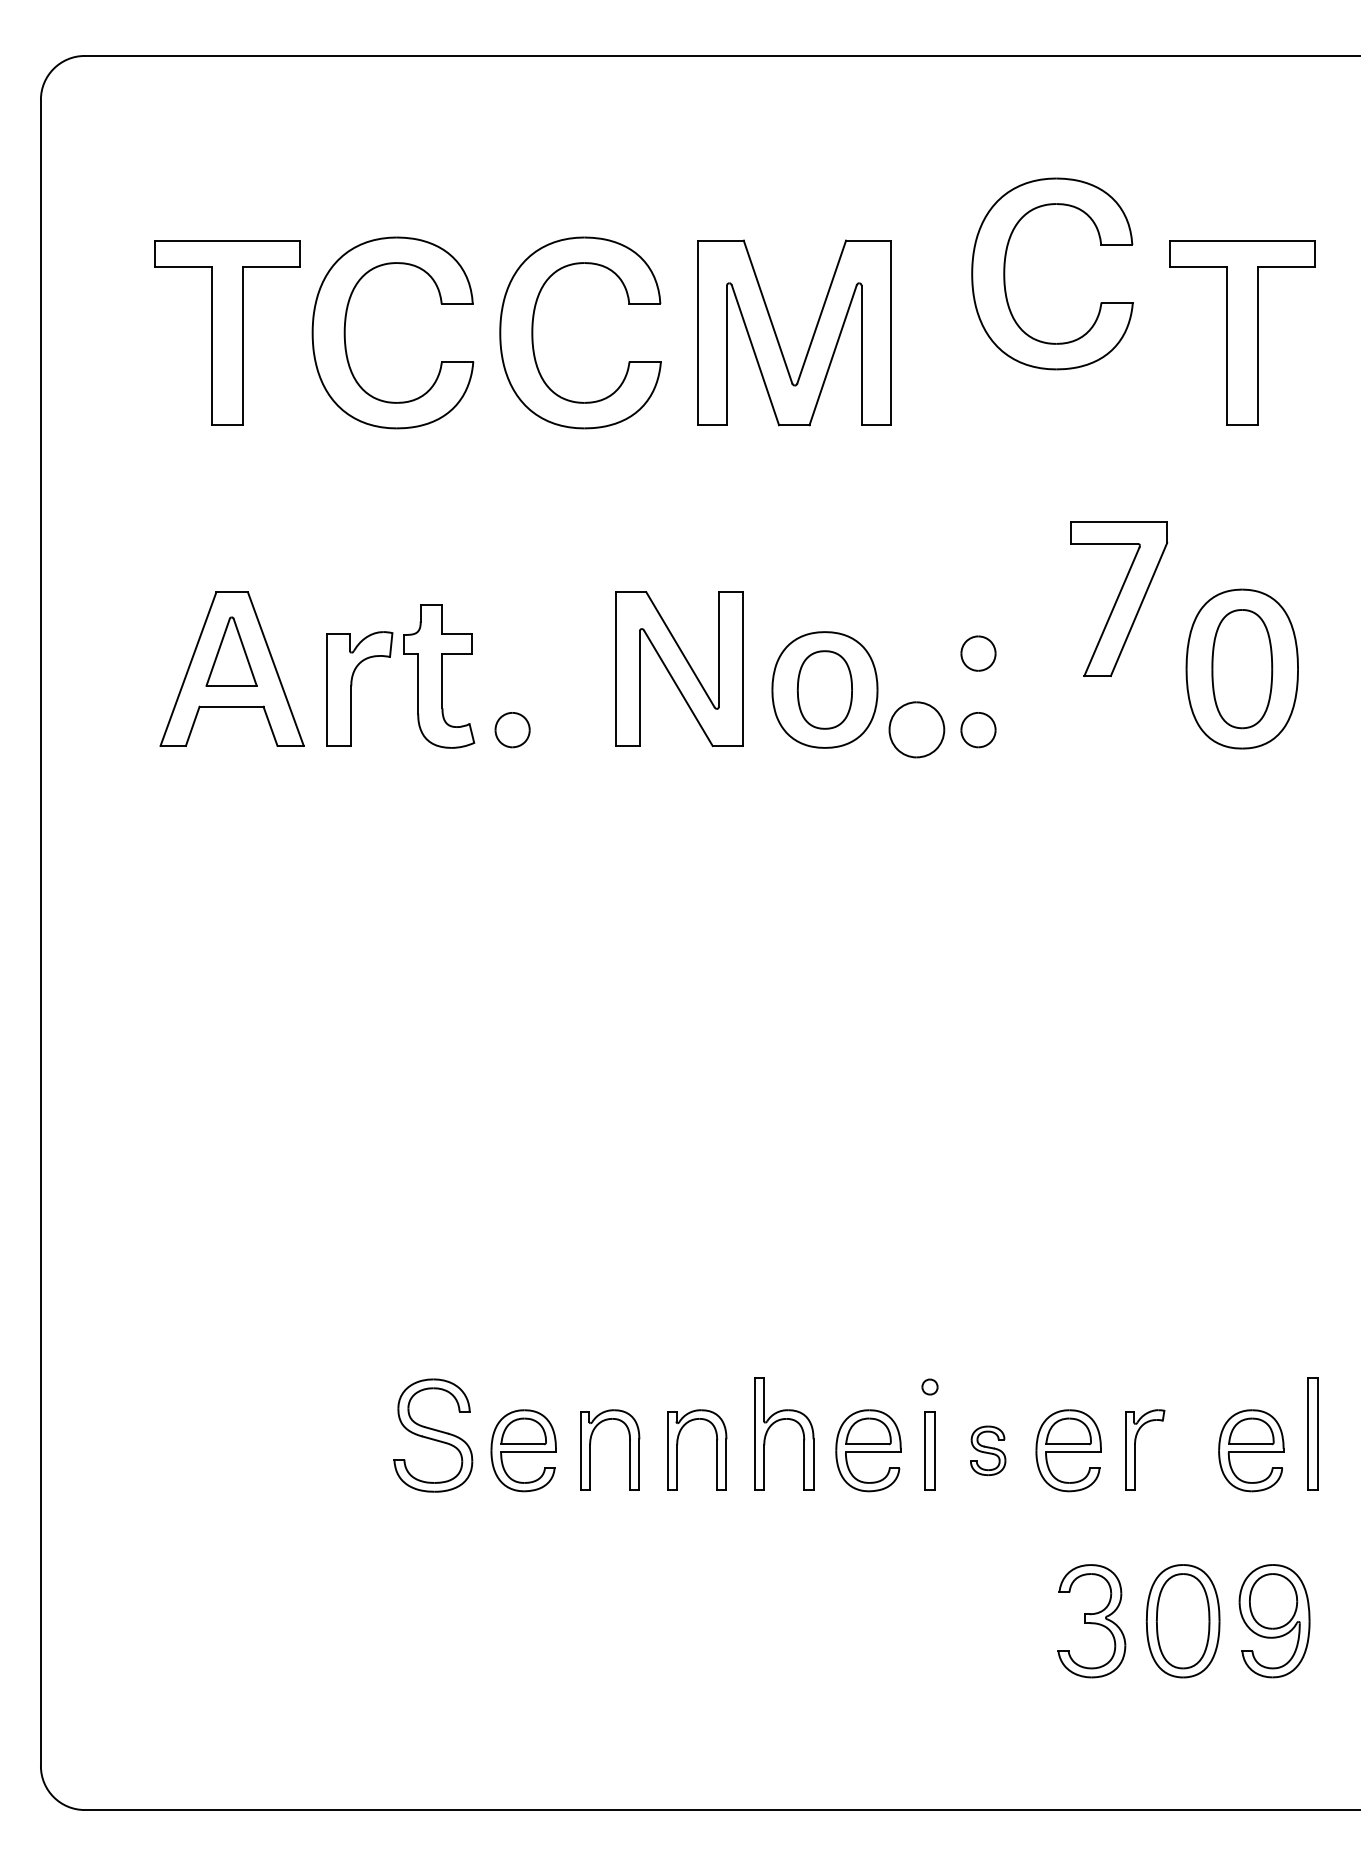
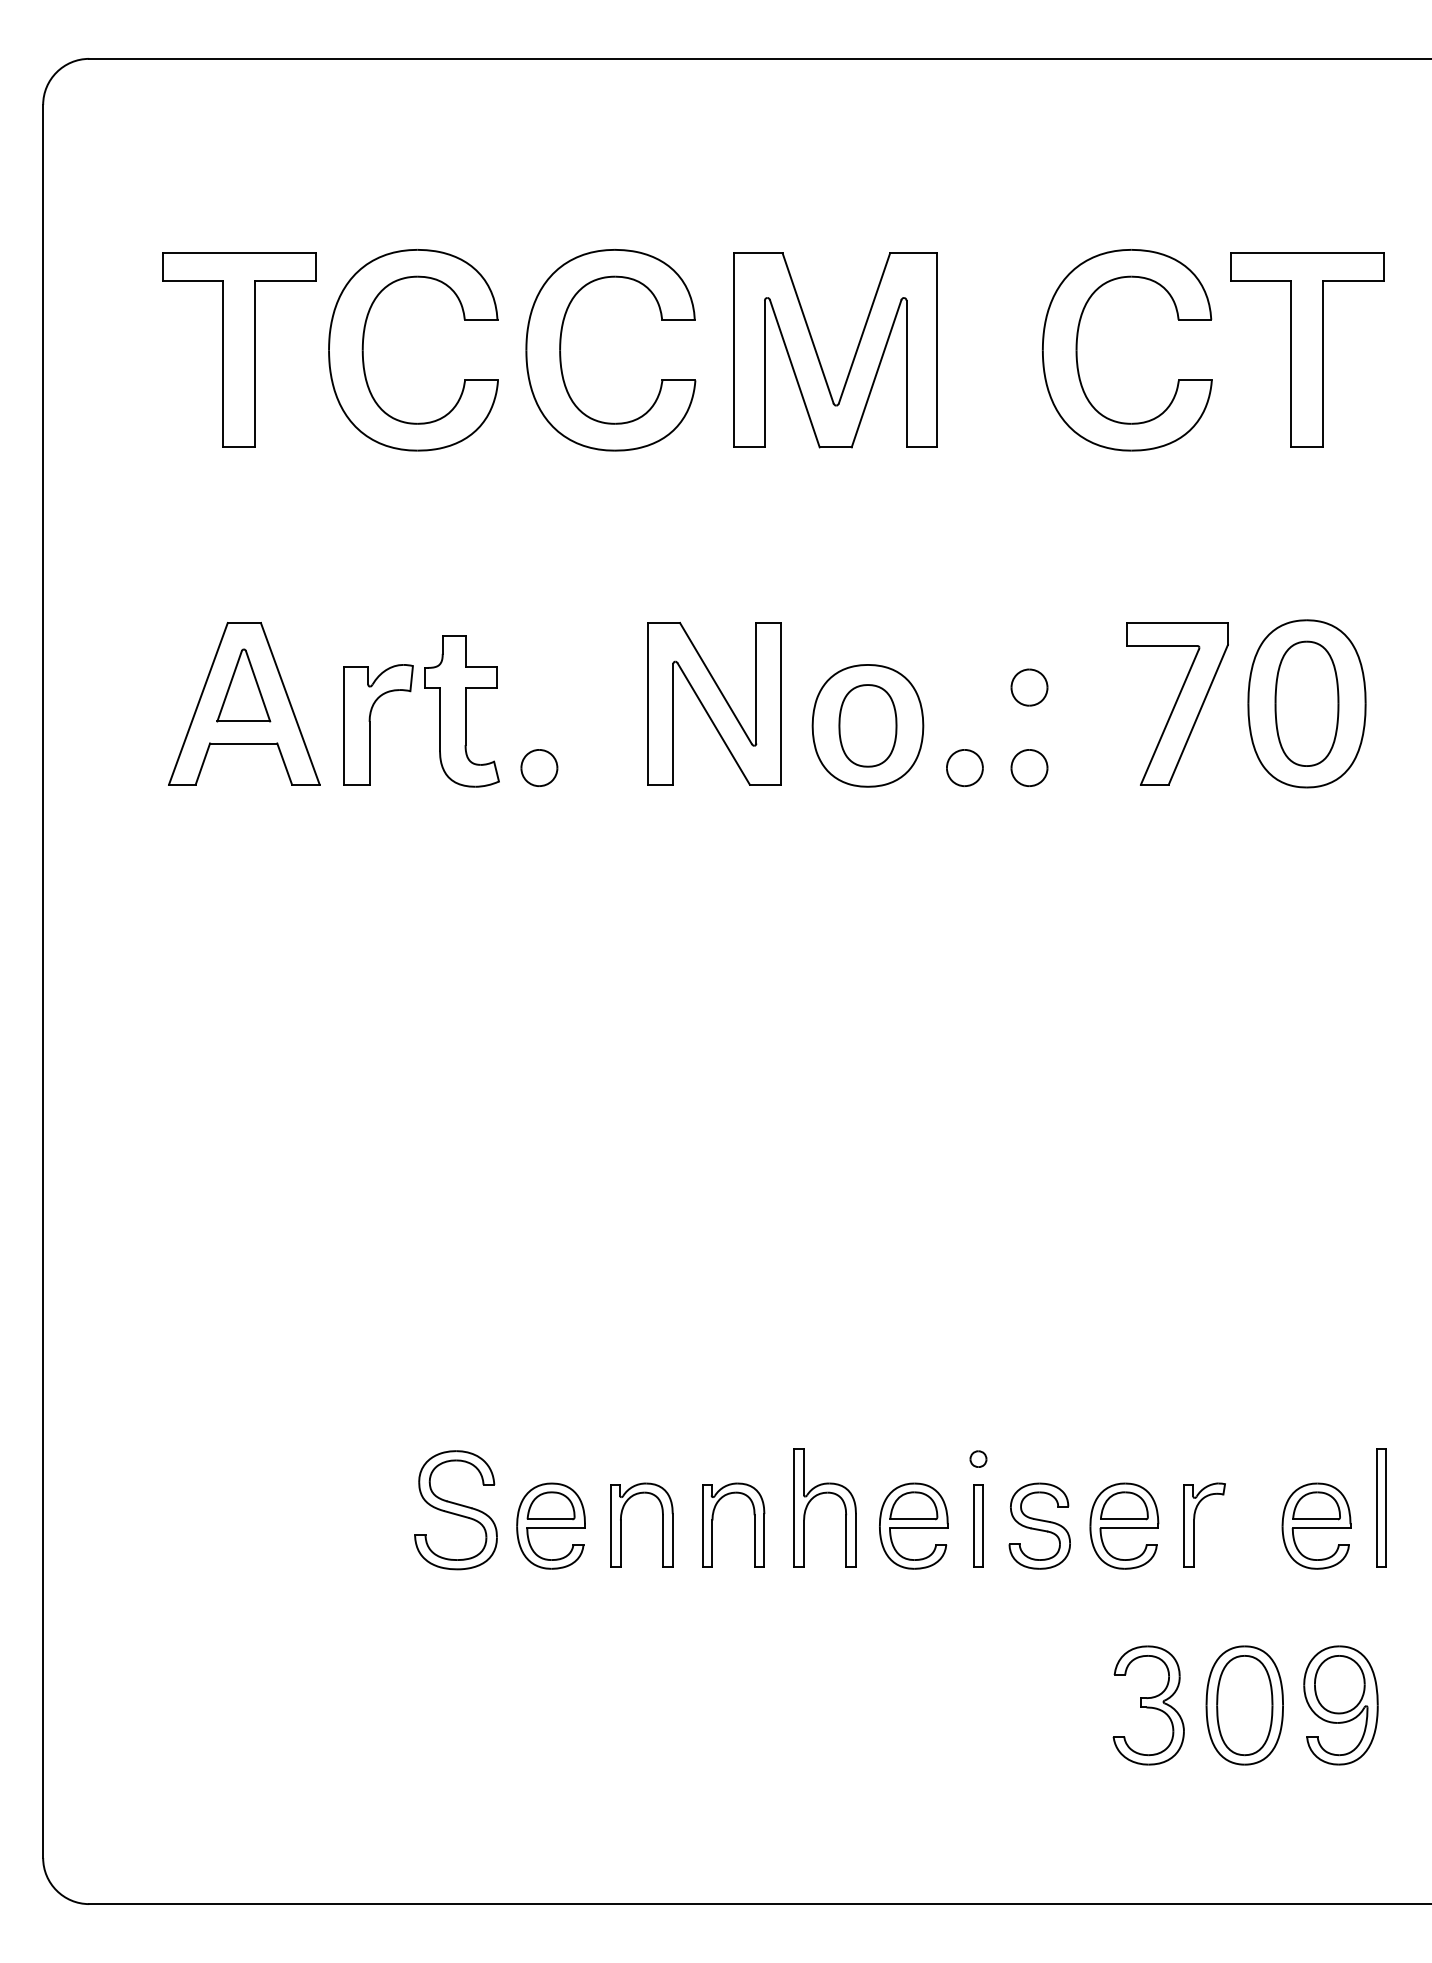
part: (1005, 273) -> (1077, 349), moved
part: (1119, 598) -> (1177, 703), moved
part: (917, 730) -> (965, 768), size x0.62
part: (987, 1450) -> (1038, 1525), size x1.67

